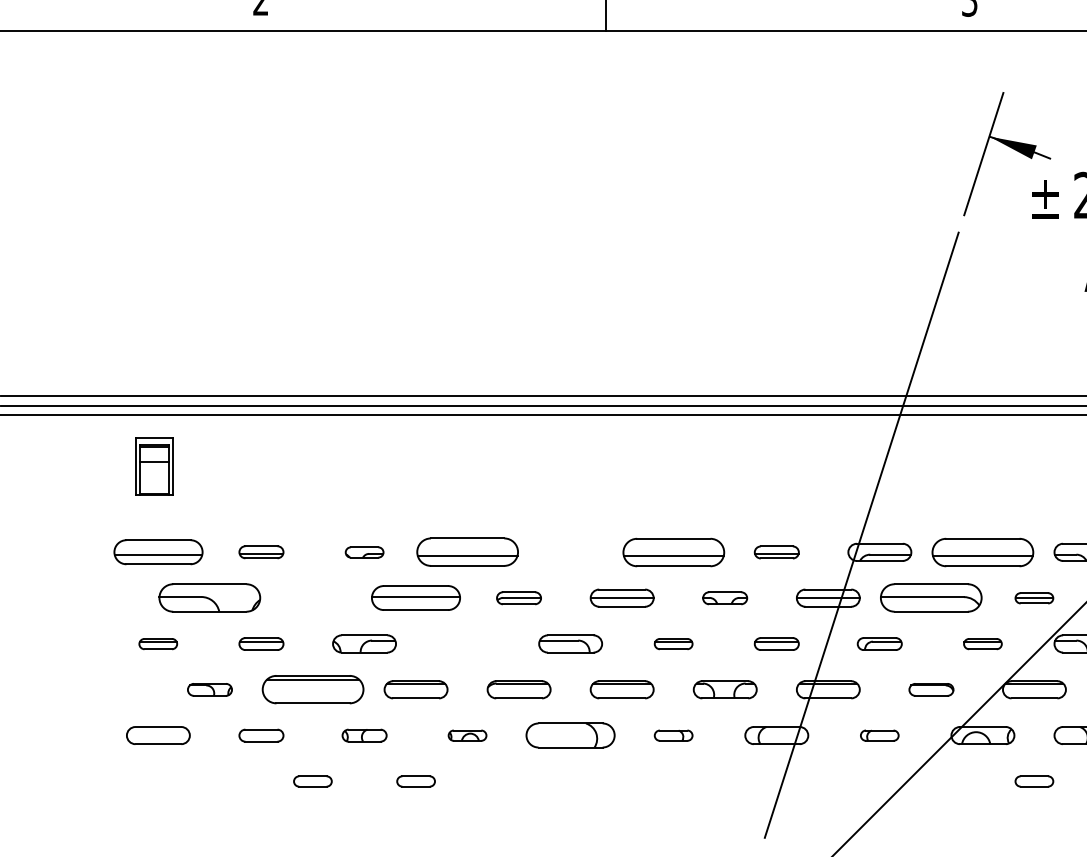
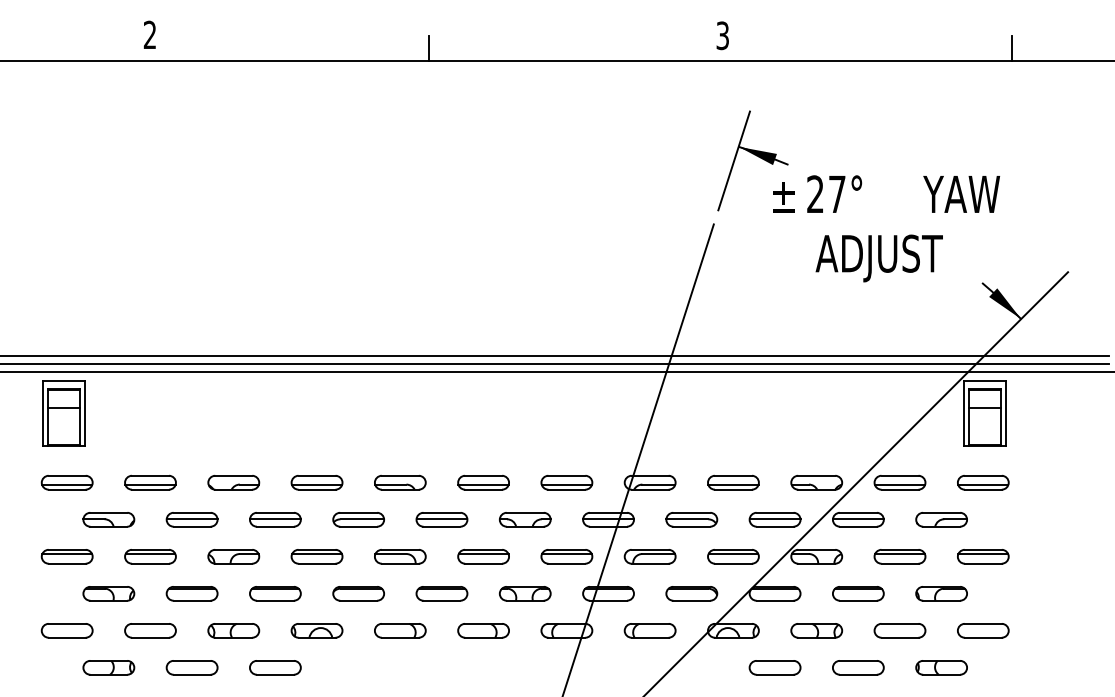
part: (153, 466) -> (63, 413), size x1.43
part: (157, 552) -> (66, 482), size x0.71
part: (261, 552) -> (150, 482), size x1.43
part: (364, 552) -> (233, 482), size x1.67
part: (466, 552) -> (316, 482), size x0.62
part: (570, 552) -> (400, 482), added
part: (673, 552) -> (483, 482), size x0.62
part: (776, 552) -> (566, 482), size x1.43
part: (982, 552) -> (733, 482), size x0.62
part: (209, 597) -> (108, 519), size x0.62
part: (312, 597) -> (191, 519), added
part: (416, 597) -> (275, 519), size x0.71
part: (518, 597) -> (358, 519), size x1.43
part: (724, 597) -> (524, 519), size x1.43
part: (931, 597) -> (691, 519), size x0.62
part: (1033, 597) -> (774, 519), size x1.67
part: (157, 643) -> (66, 556), size x1.67
part: (261, 643) -> (150, 556), size x1.43
part: (466, 643) -> (316, 556), added
part: (673, 643) -> (483, 556), size x1.67
part: (776, 643) -> (566, 556), size x1.43
part: (879, 643) -> (649, 556), size x1.43
part: (982, 643) -> (733, 556), size x1.67
part: (209, 689) -> (108, 593), size x1.43
part: (312, 689) -> (191, 593), size x0.62
part: (931, 689) -> (691, 593), size x1.43
part: (261, 735) -> (150, 630), size x1.43
part: (364, 735) -> (233, 630), size x1.43
part: (466, 735) -> (316, 630), size x1.67
part: (570, 735) -> (400, 630), size x0.71
part: (673, 735) -> (483, 630), size x1.67
part: (879, 735) -> (649, 630), size x1.67
part: (209, 781) -> (108, 667), added
part: (312, 781) -> (191, 667), size x1.67
part: (416, 781) -> (275, 667), size x1.67
part: (1033, 781) -> (774, 667), size x1.67

